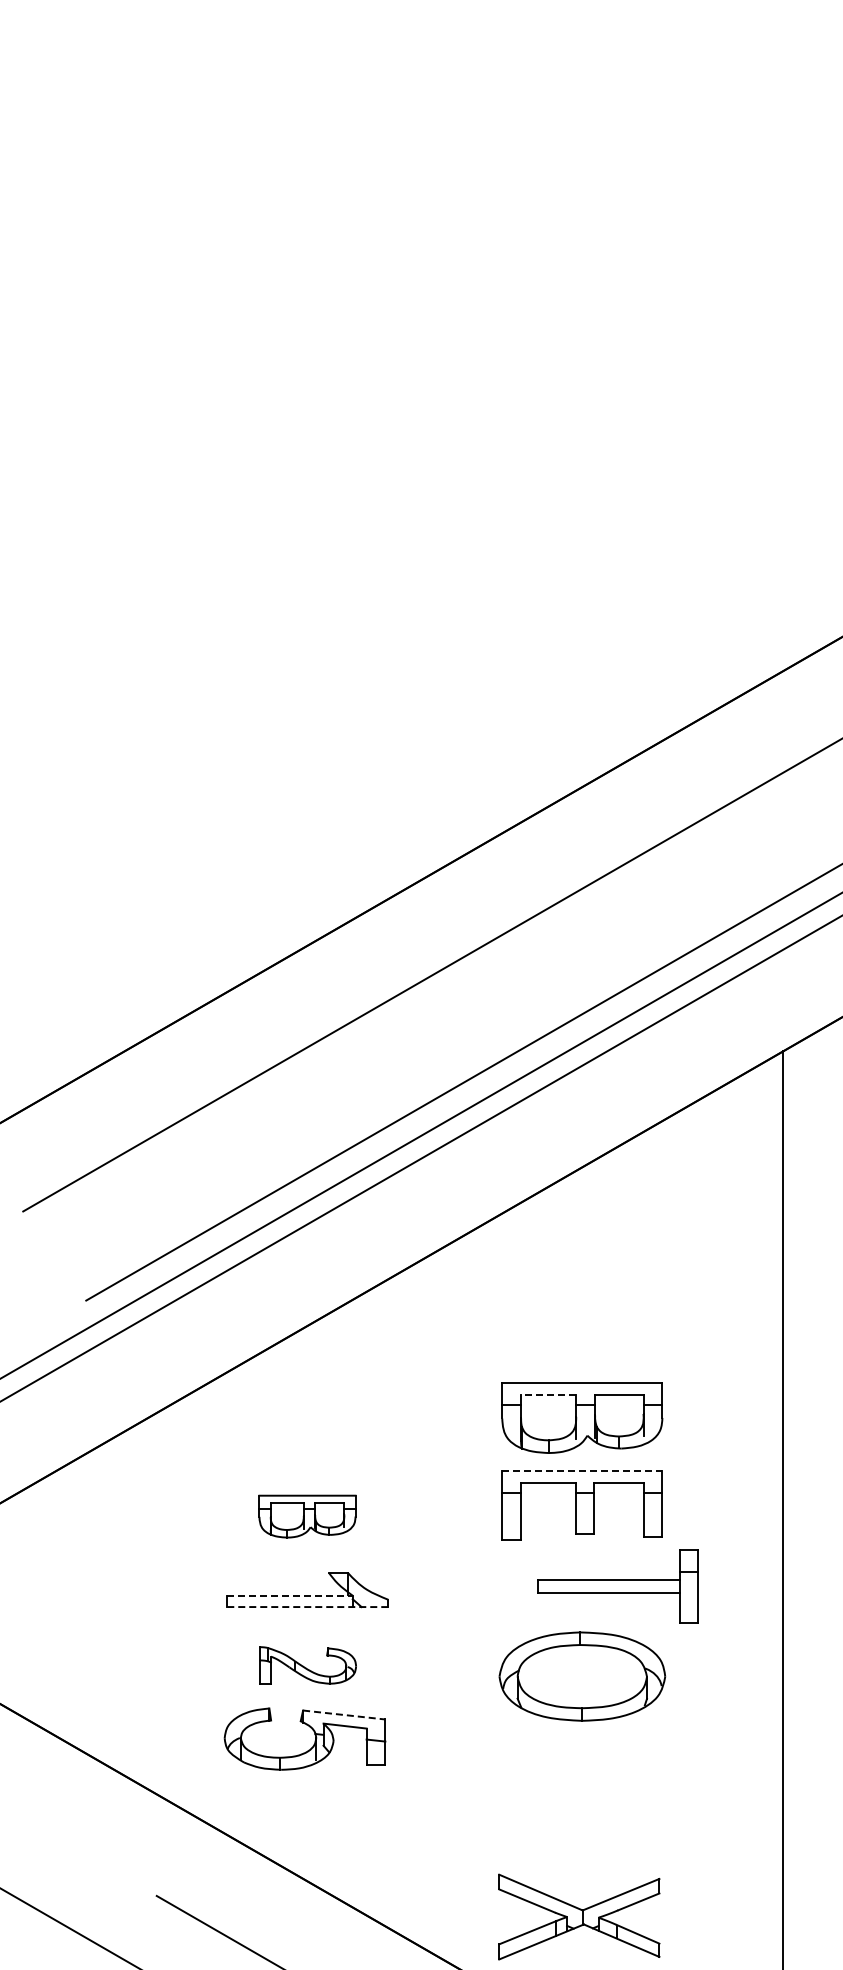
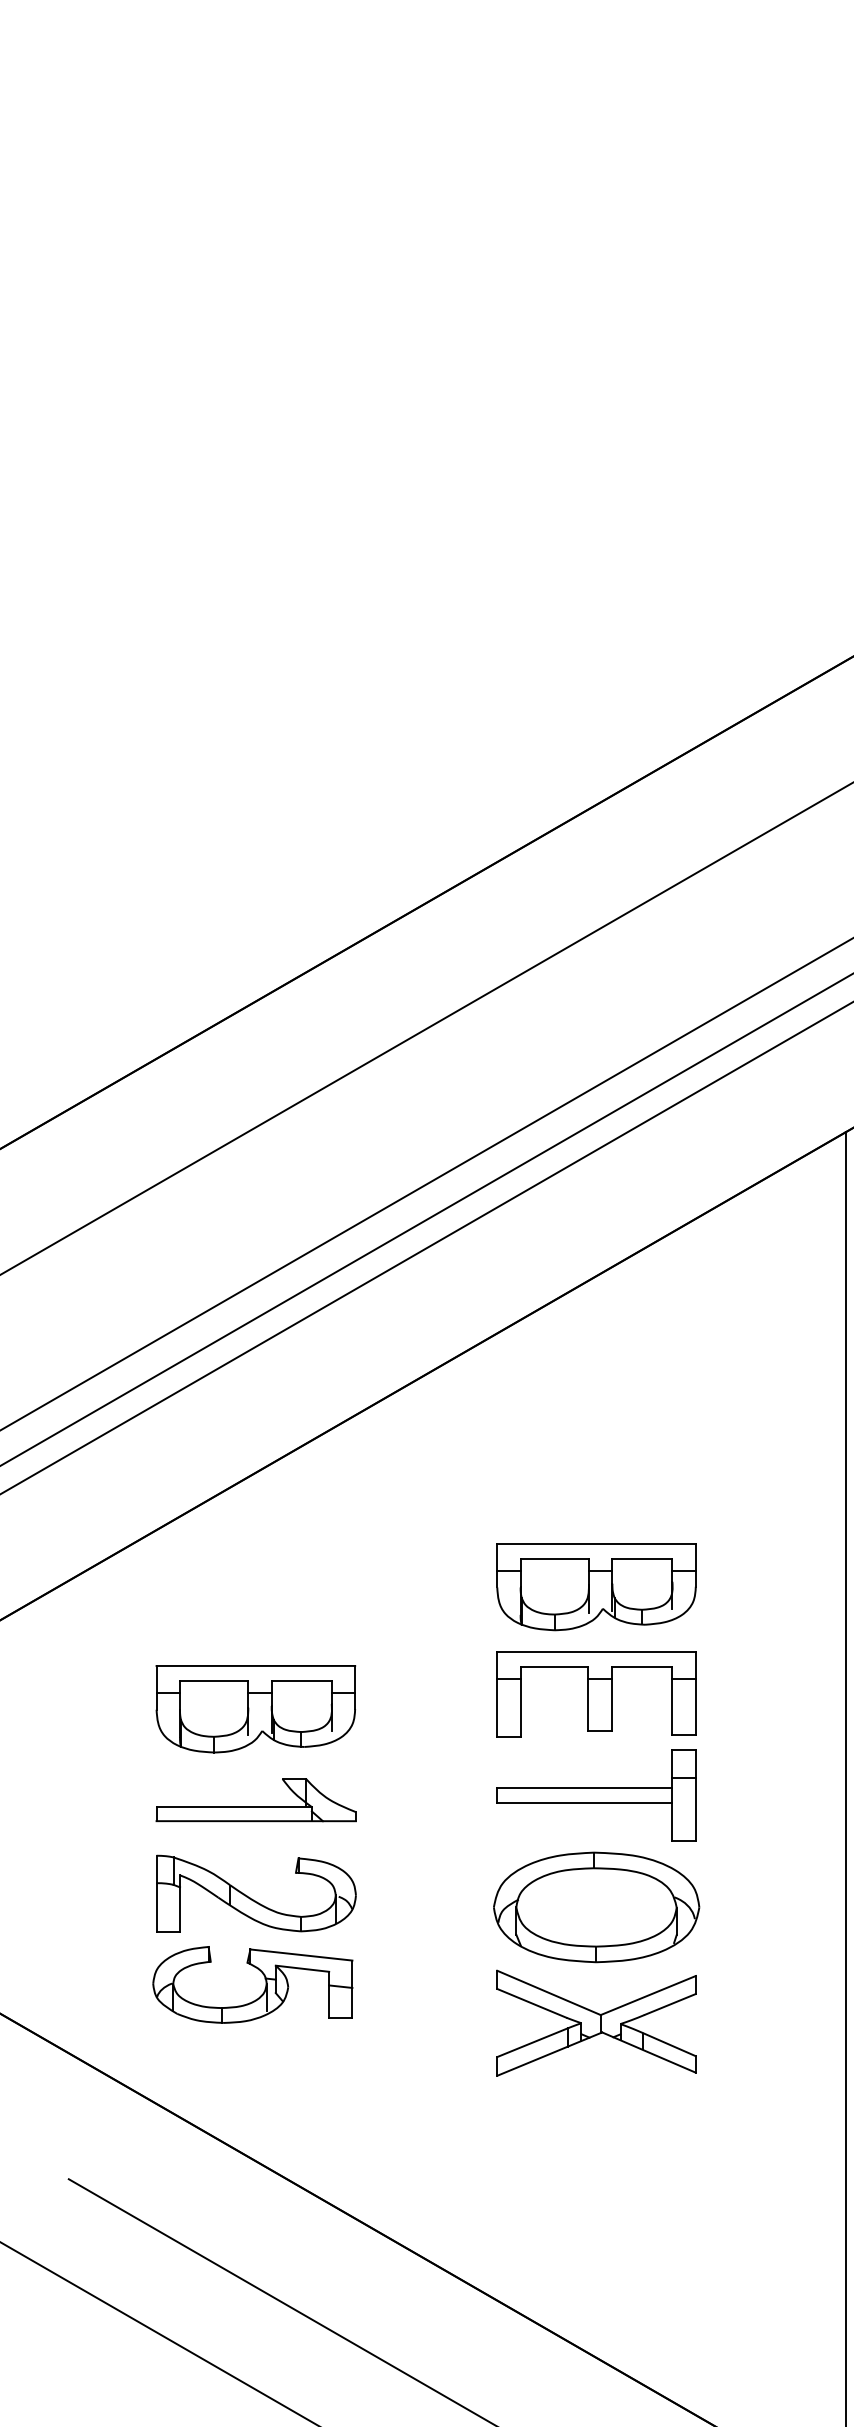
line: (548, 1395) -> (554, 1558), dashed -> solid
line: (582, 1470) -> (596, 1651), dashed -> solid
part: (307, 1516) -> (255, 1708), size x1.67
part: (617, 1586) -> (595, 1795), moved
line: (290, 1595) -> (234, 1806), dashed -> solid
line: (307, 1607) -> (255, 1821), dashed -> solid
part: (307, 1665) -> (255, 1893), size x1.67
line: (344, 1715) -> (301, 1955), dashed -> solid
part: (579, 1916) -> (596, 2022), moved

